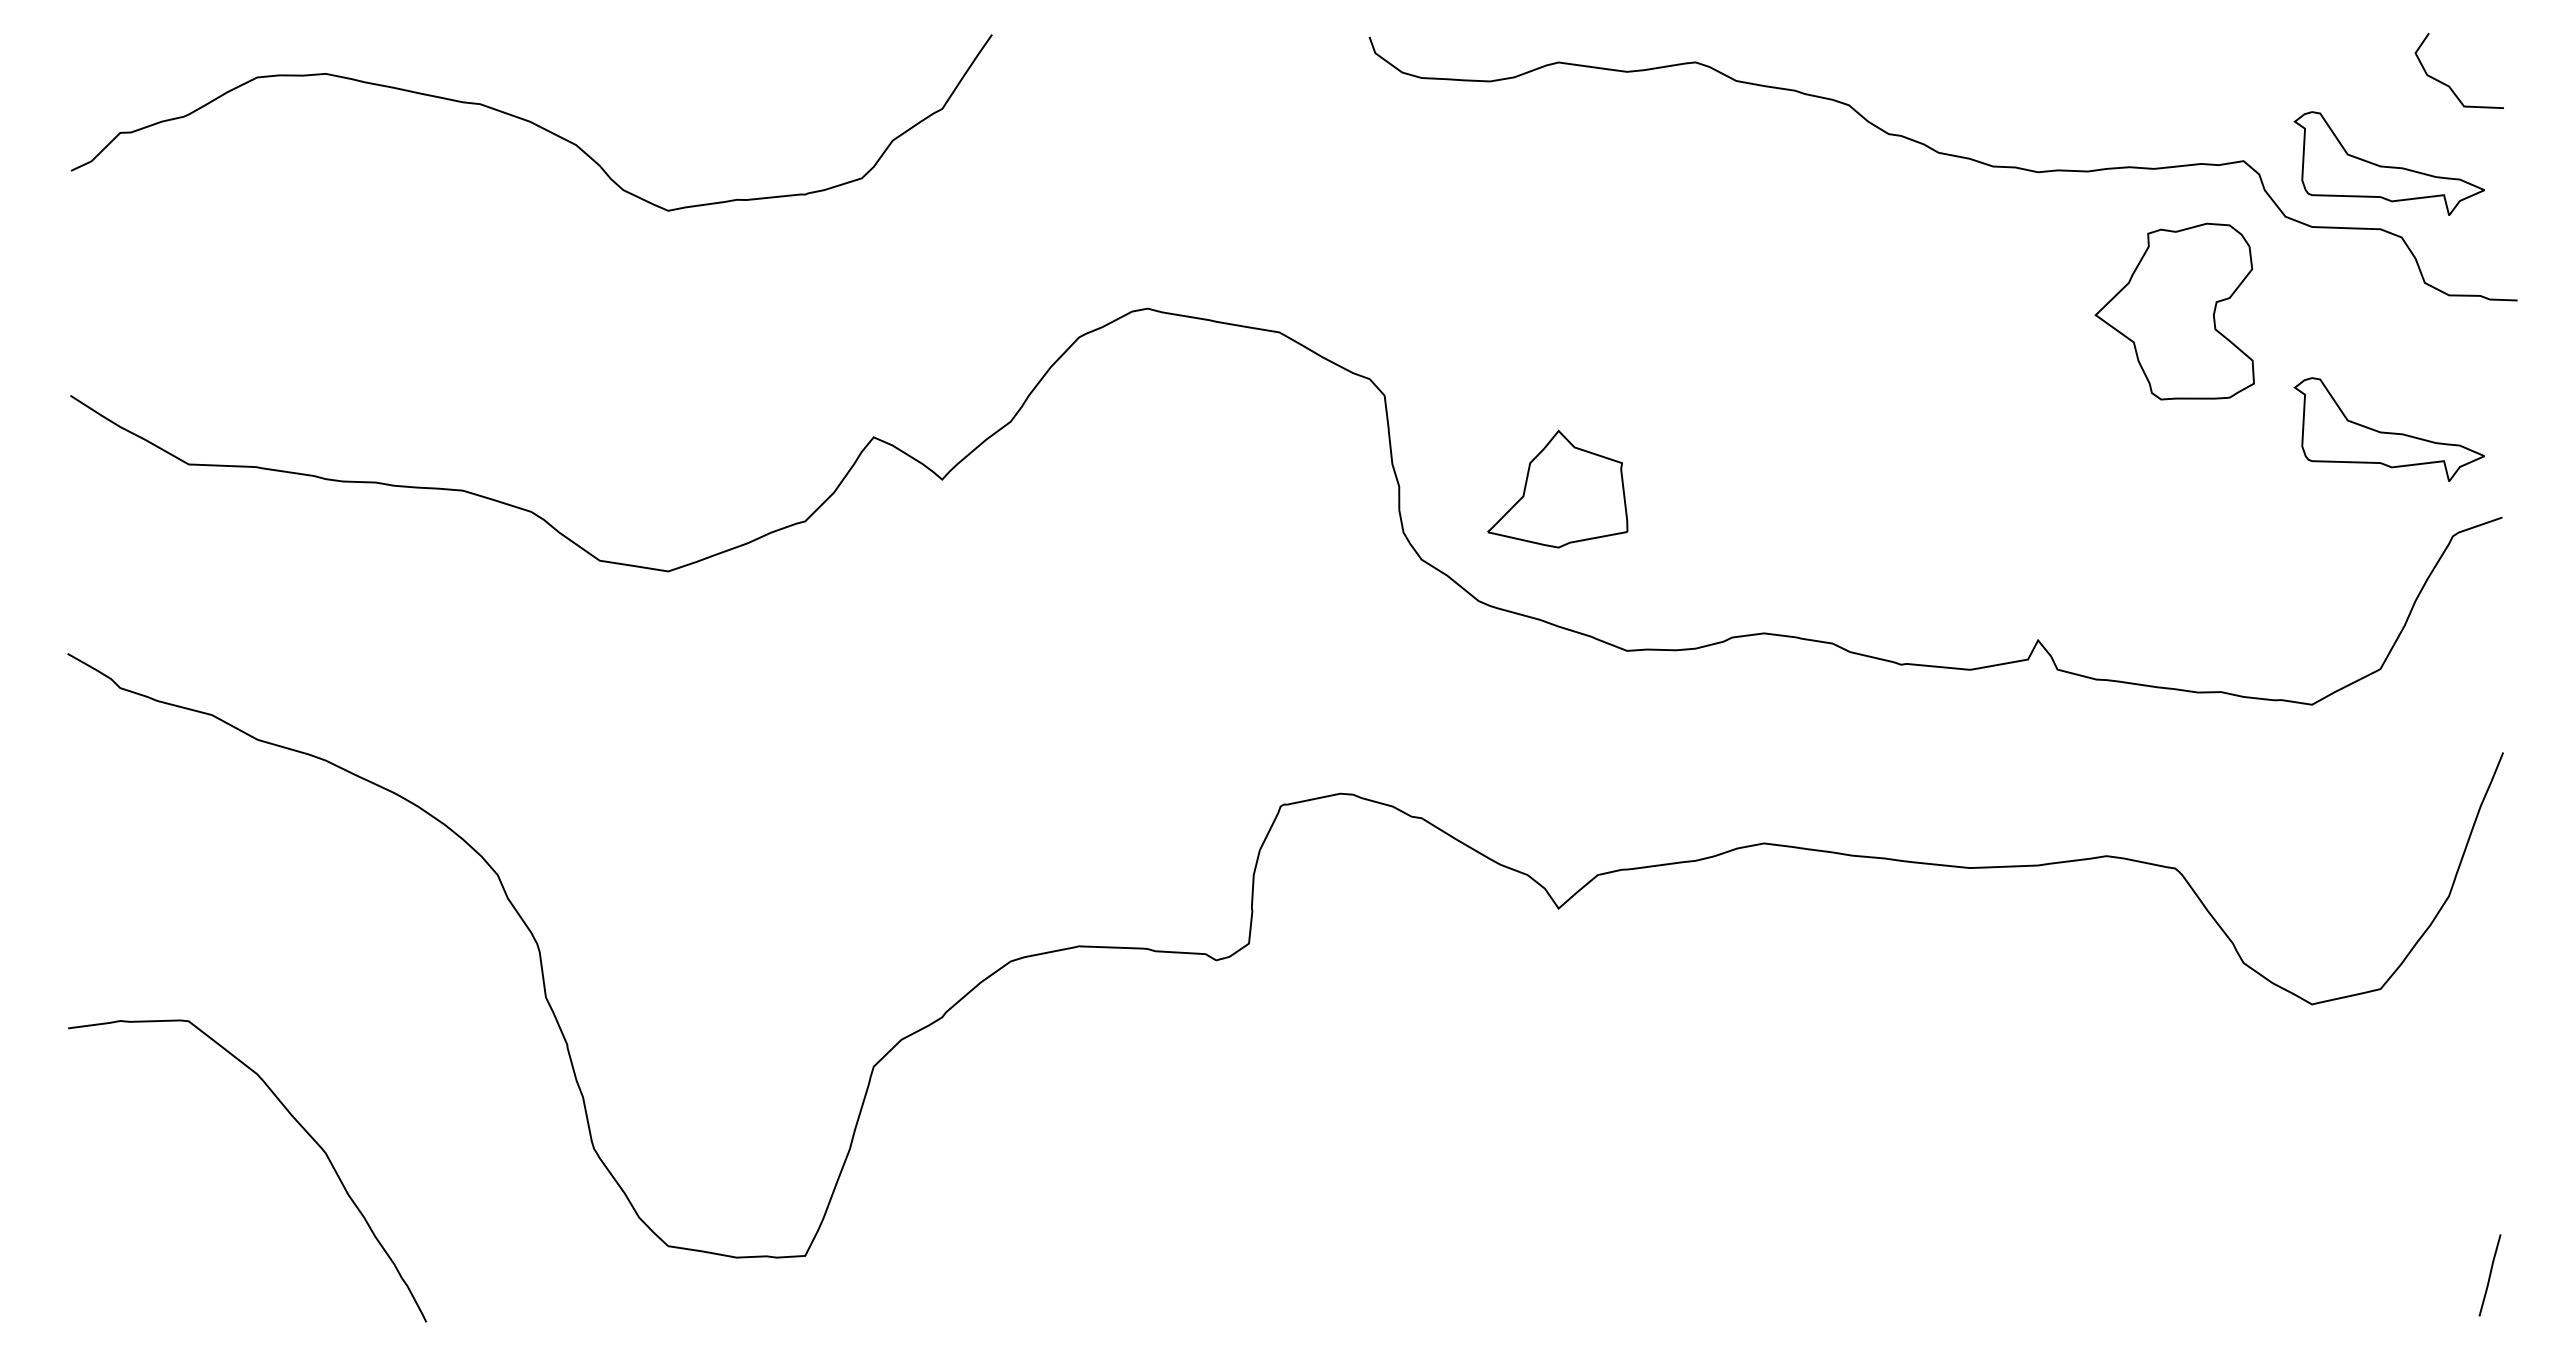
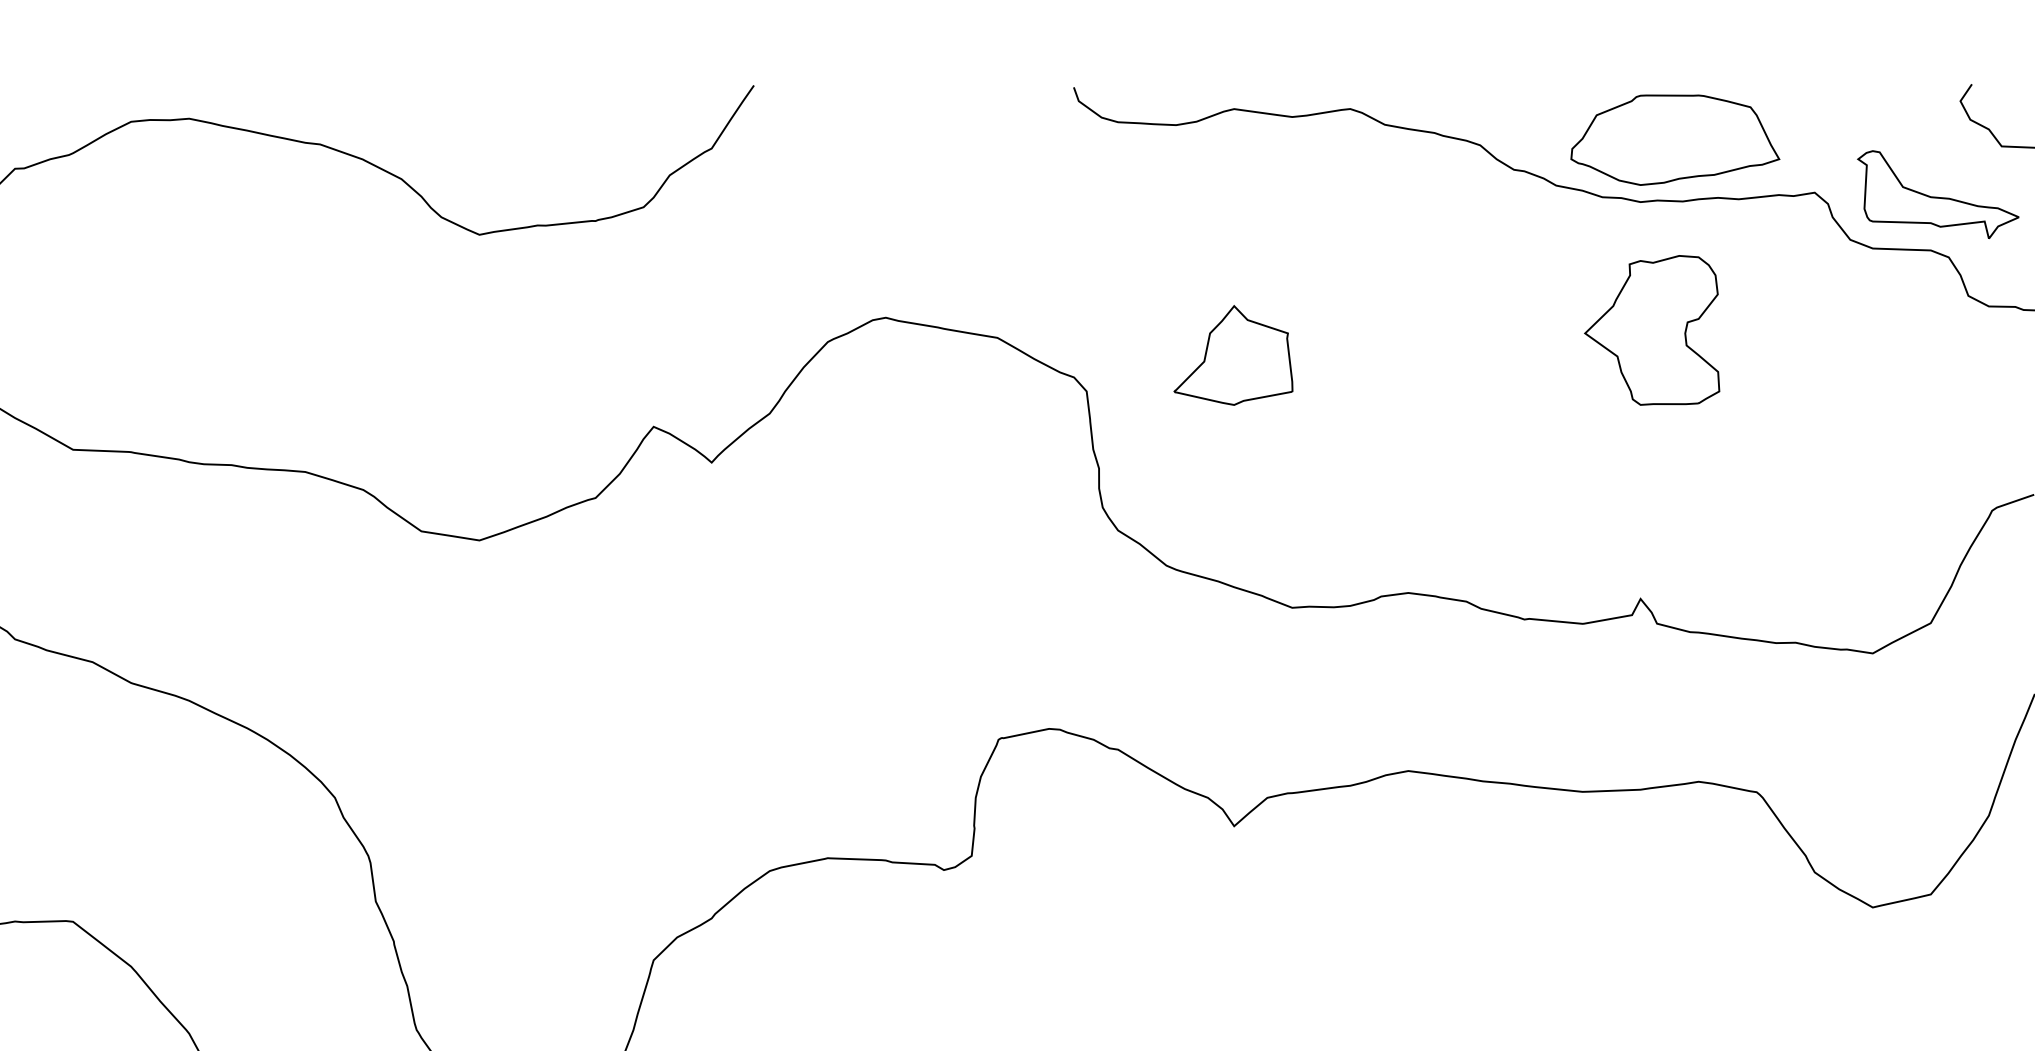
part: (2078, 98) -> (1674, 139), added
part: (2174, 311) -> (1651, 330), moved
part: (2388, 429) -> (1937, 420), removed
part: (1557, 488) -> (1233, 354), moved

